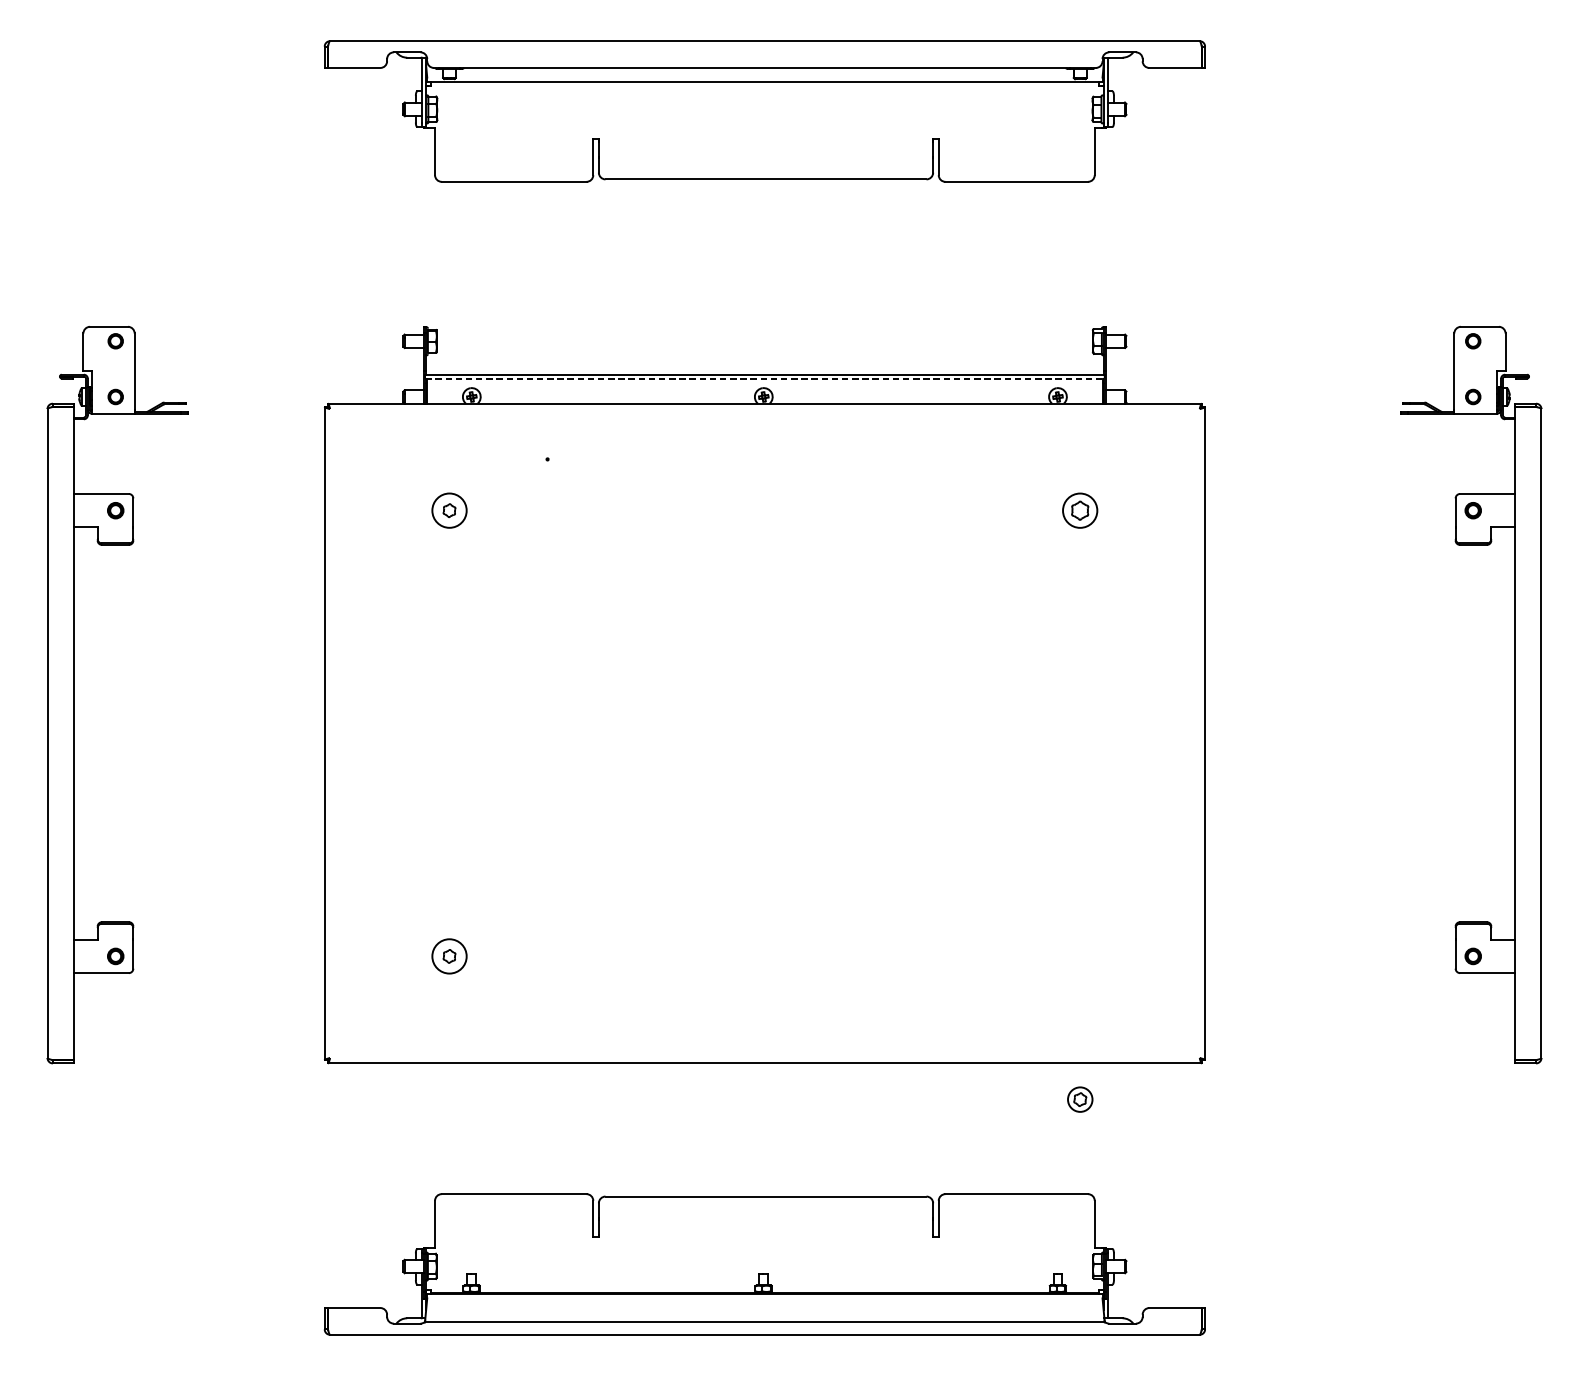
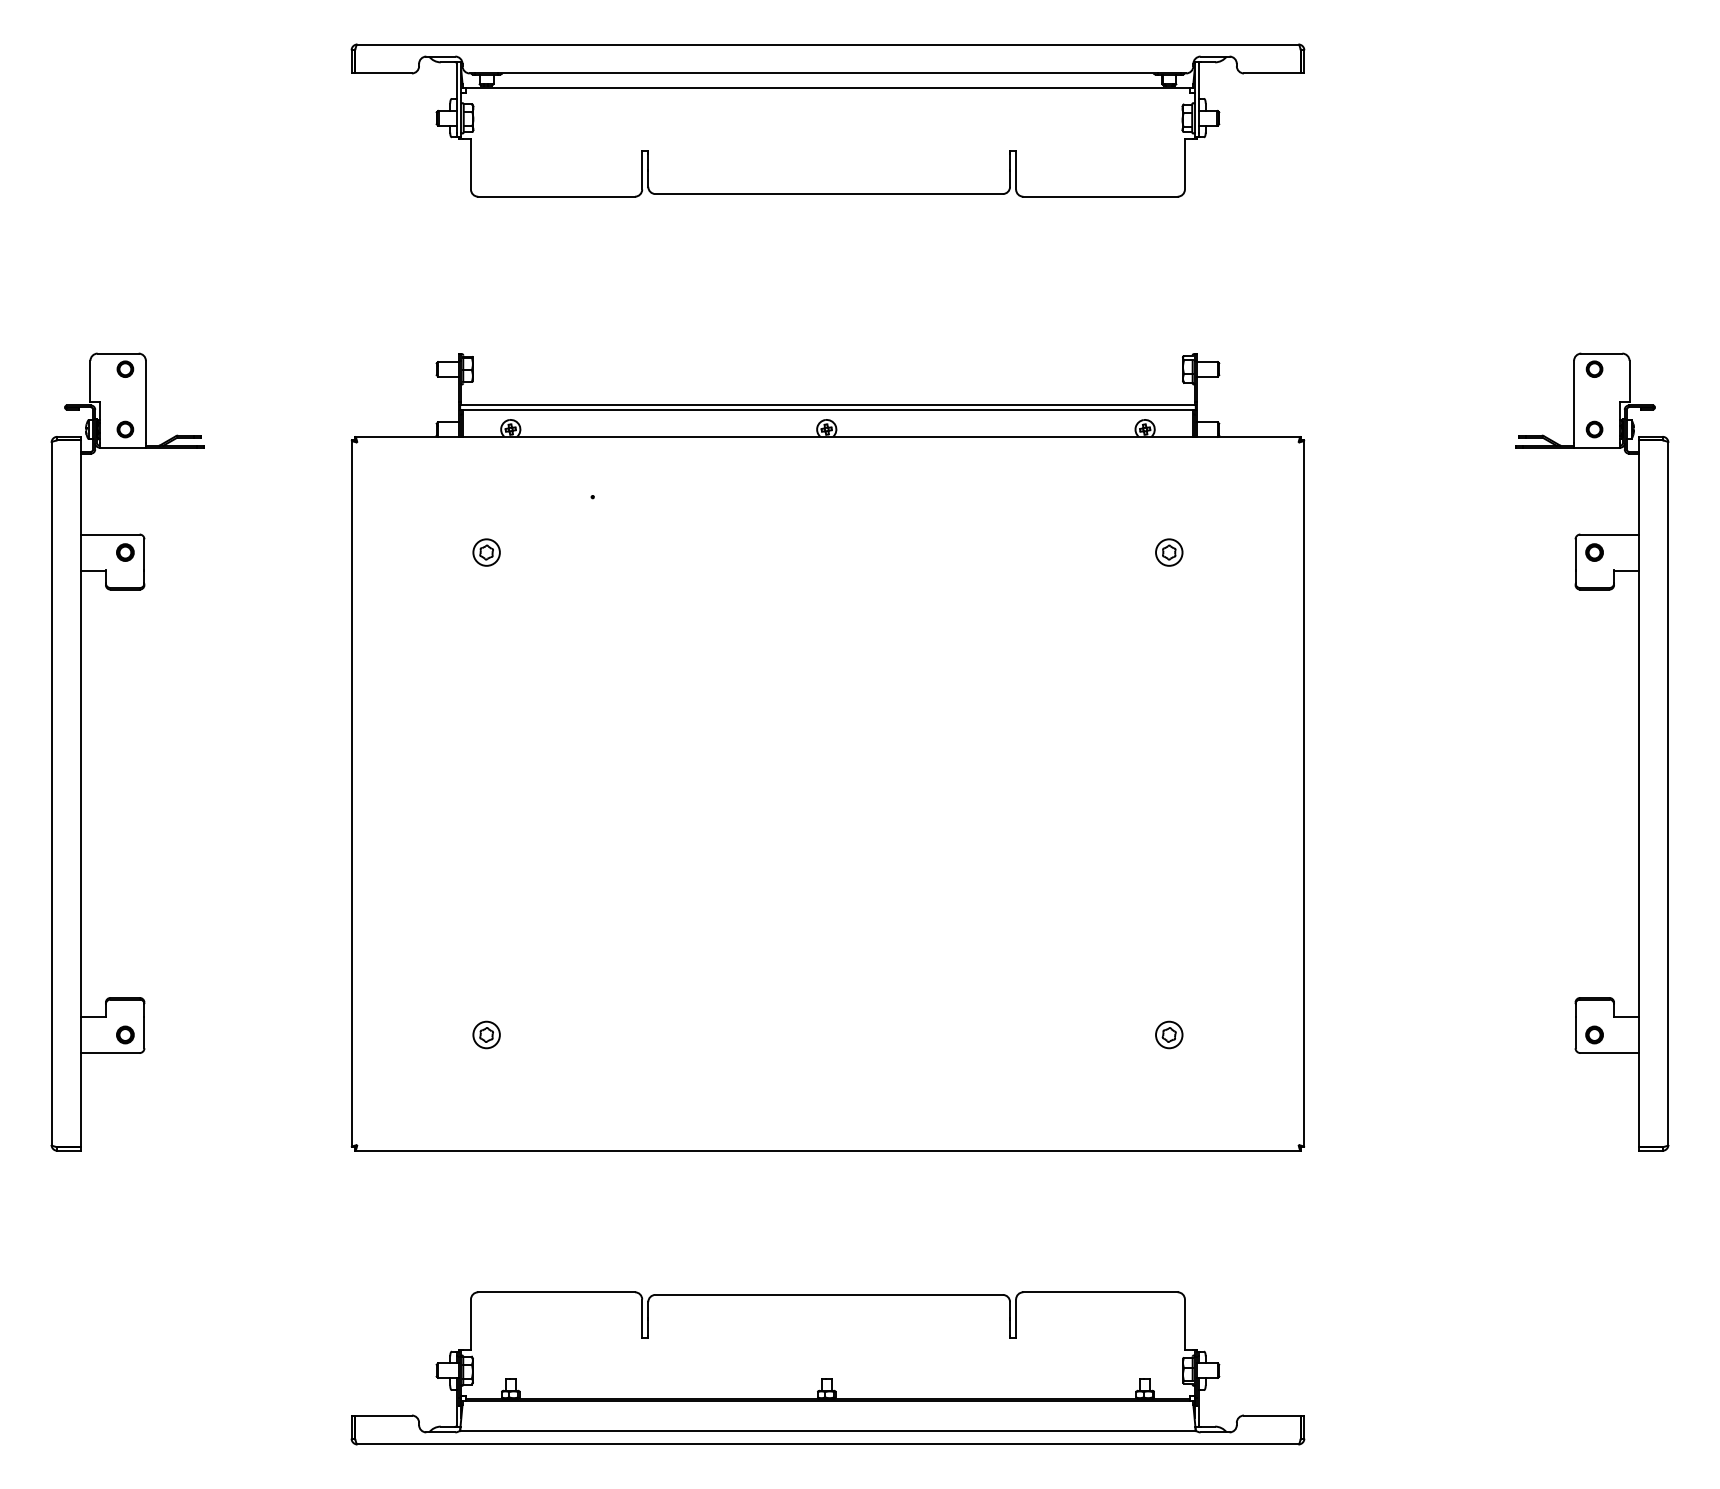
line: (764, 378) -> (827, 409), dashed -> solid
circle: (449, 510) -> (486, 552), size x0.71
part: (1080, 510) -> (1169, 552), size x0.71
circle: (449, 955) -> (486, 1034), size x0.71
part: (1080, 1099) -> (1169, 1034), moved

